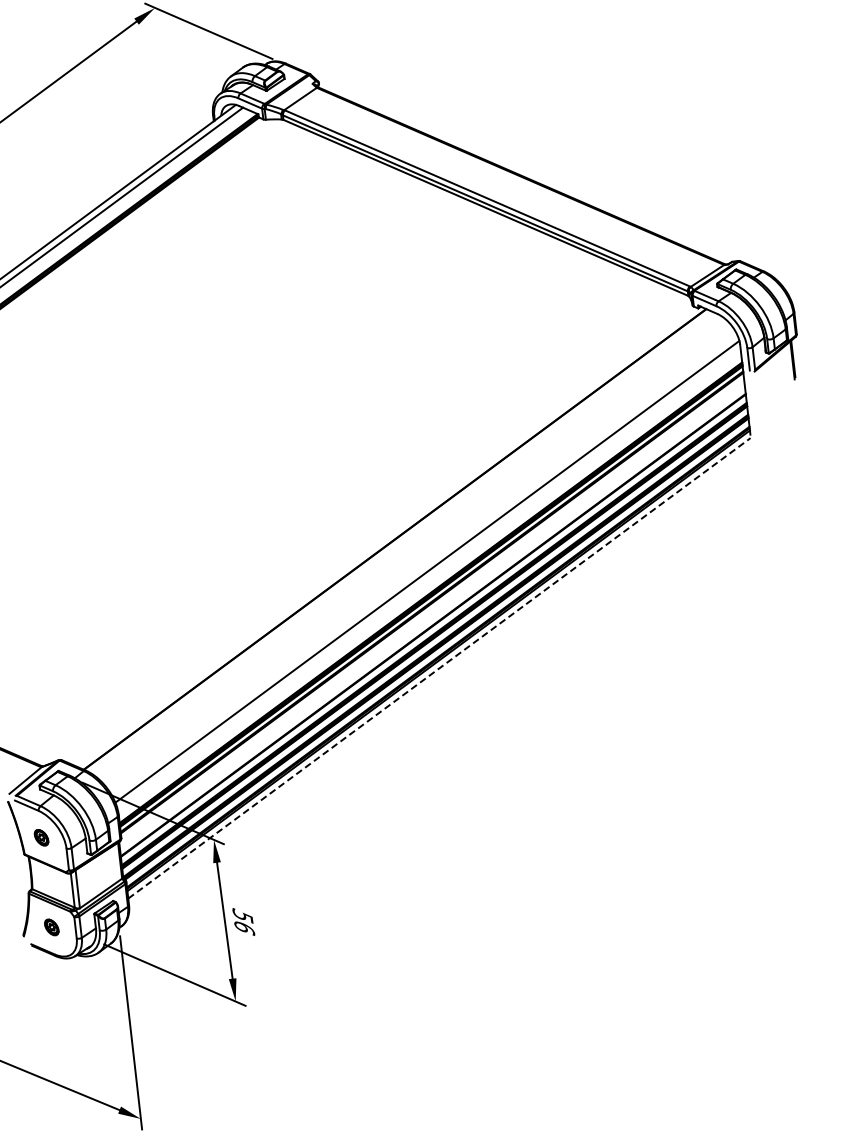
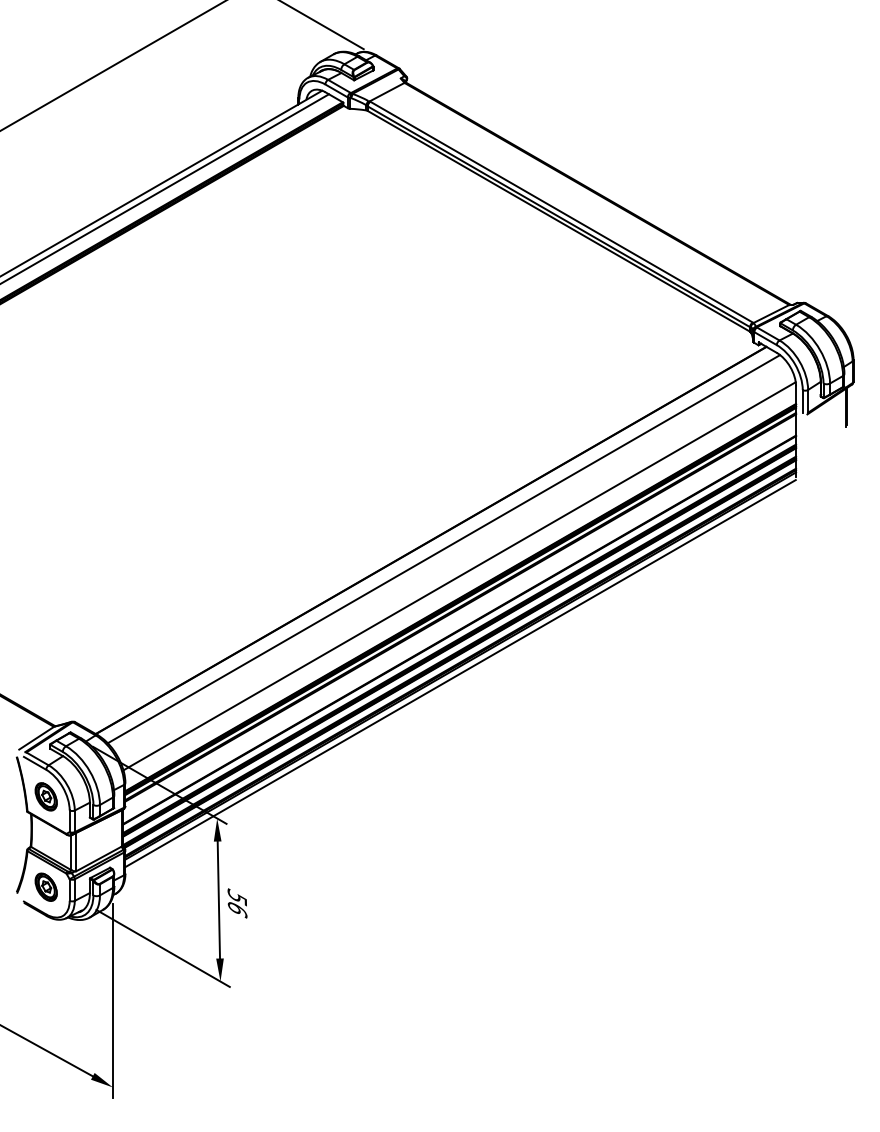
line: (408, 547) -> (443, 549), added
line: (440, 668) -> (461, 673), dashed -> solid
part: (40, 837) -> (45, 796), size x1.67
part: (51, 926) -> (45, 886), size x1.67

